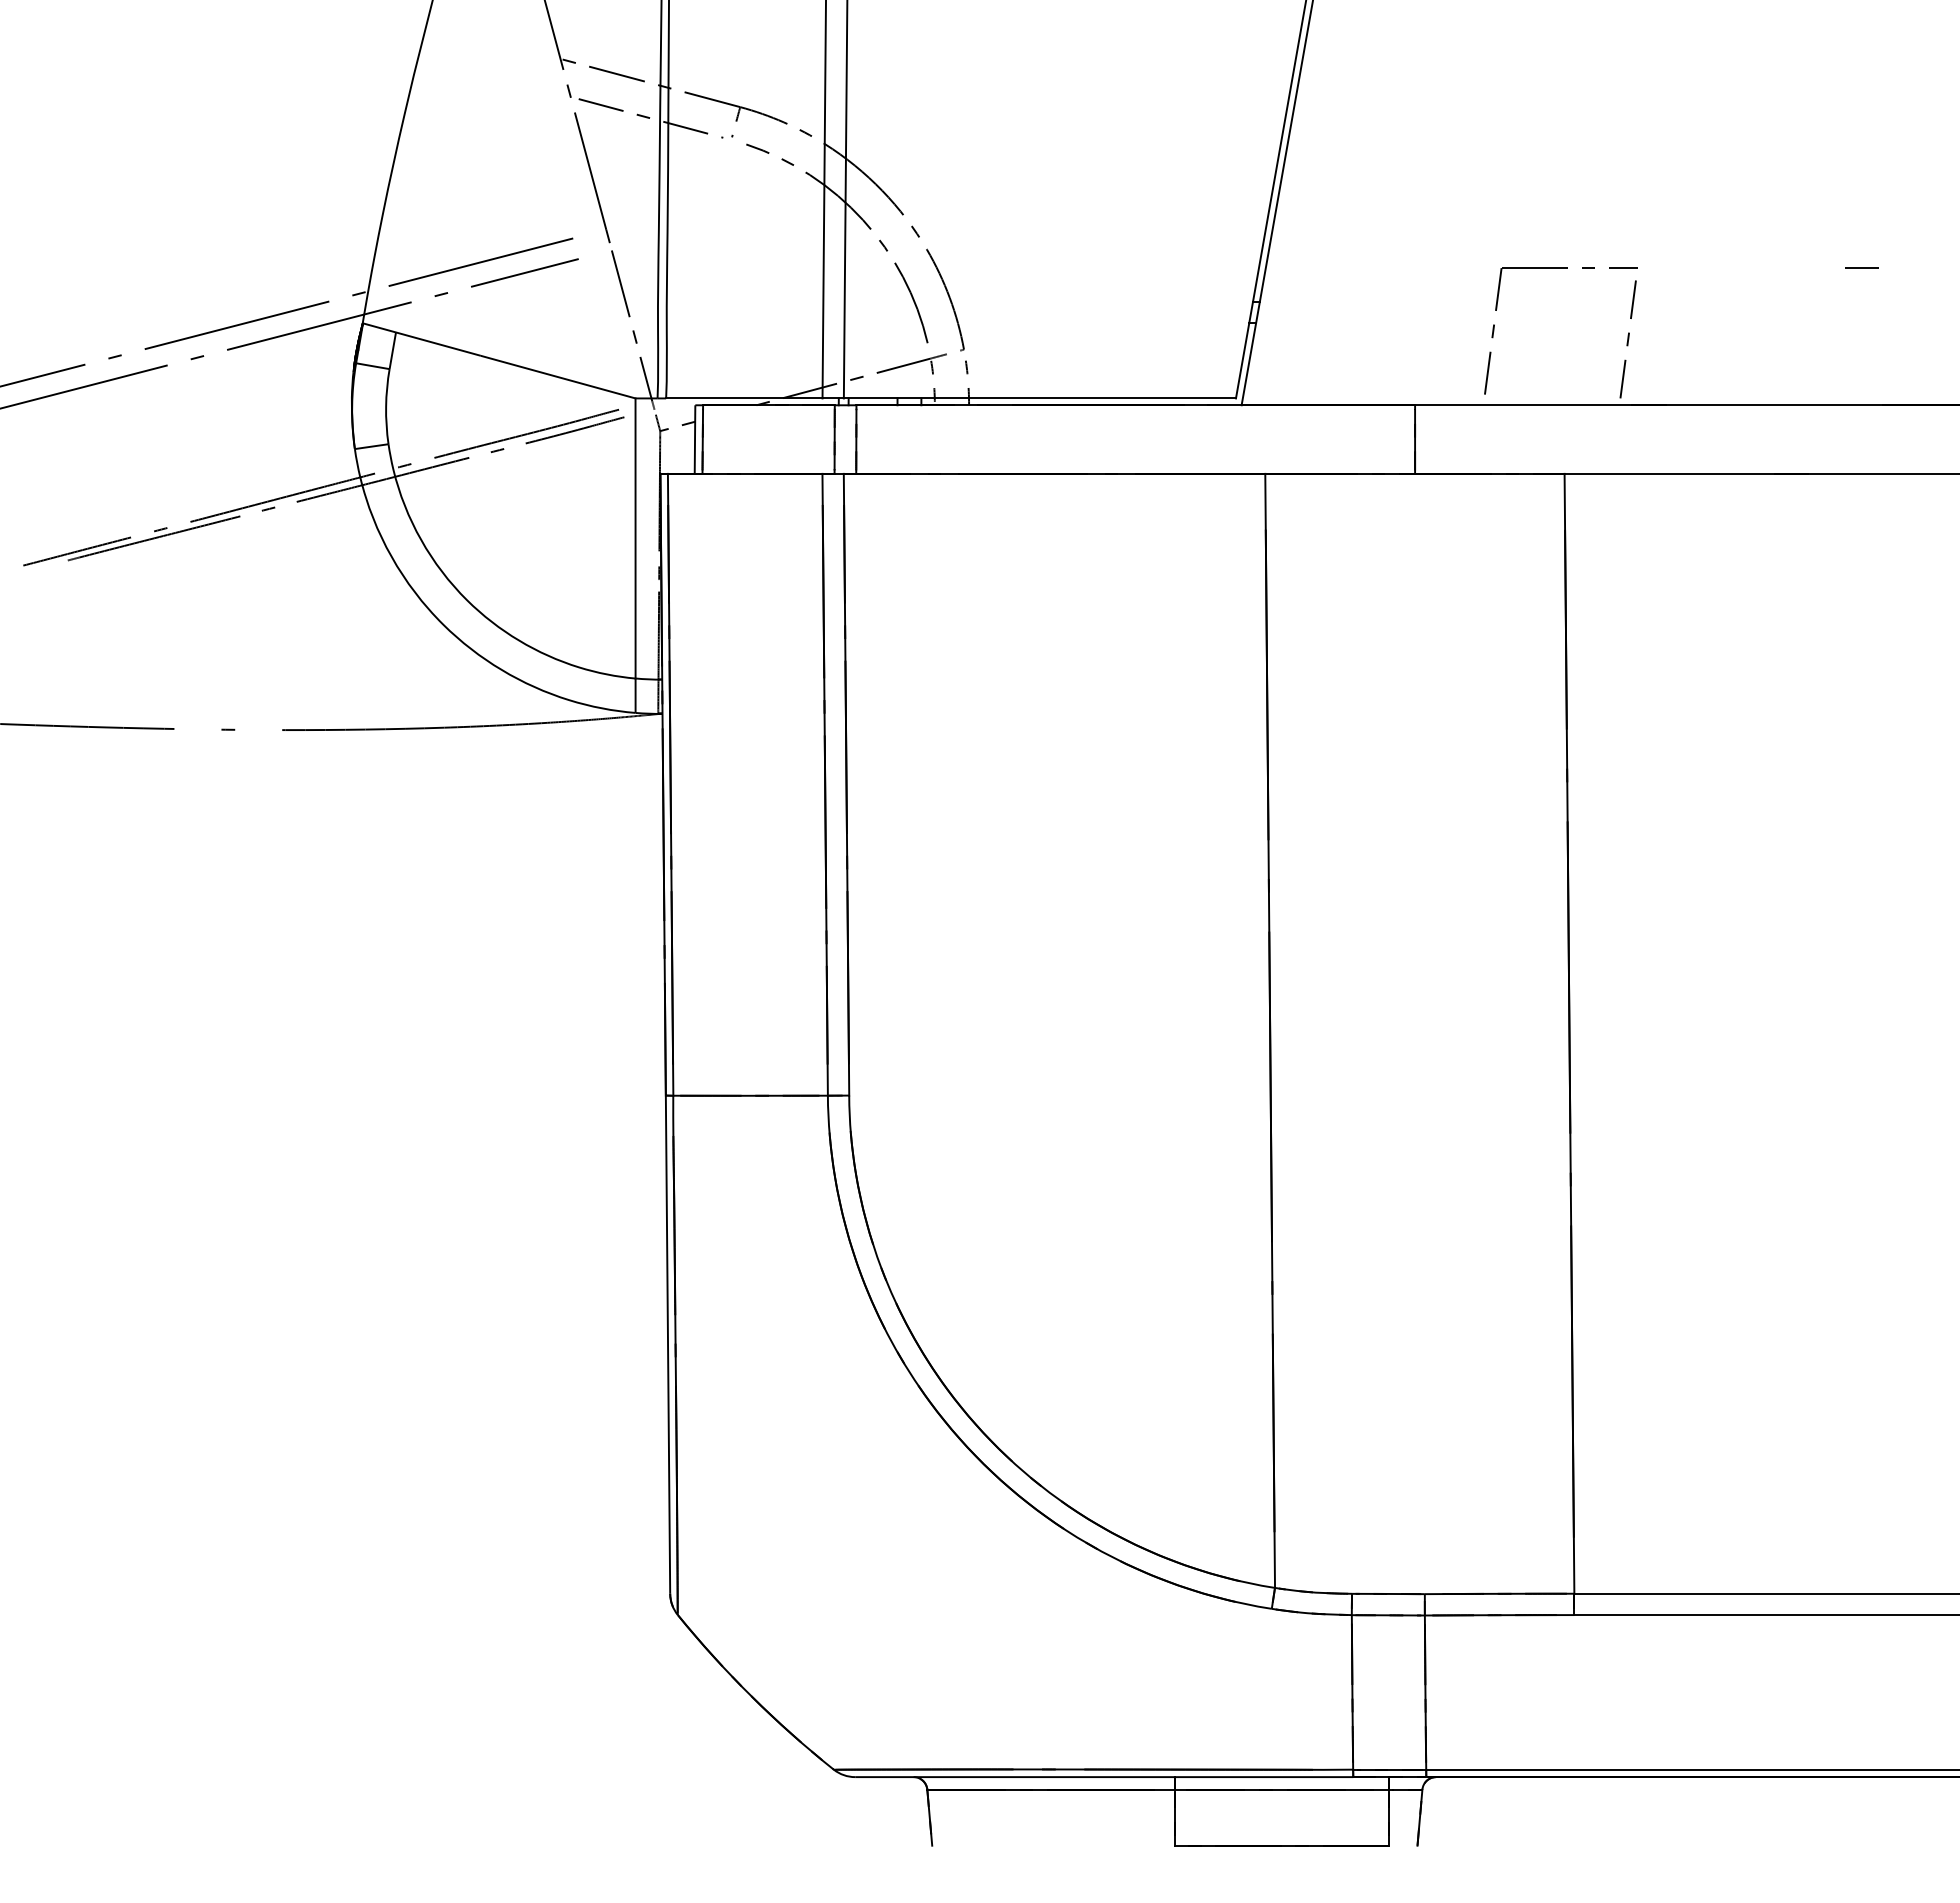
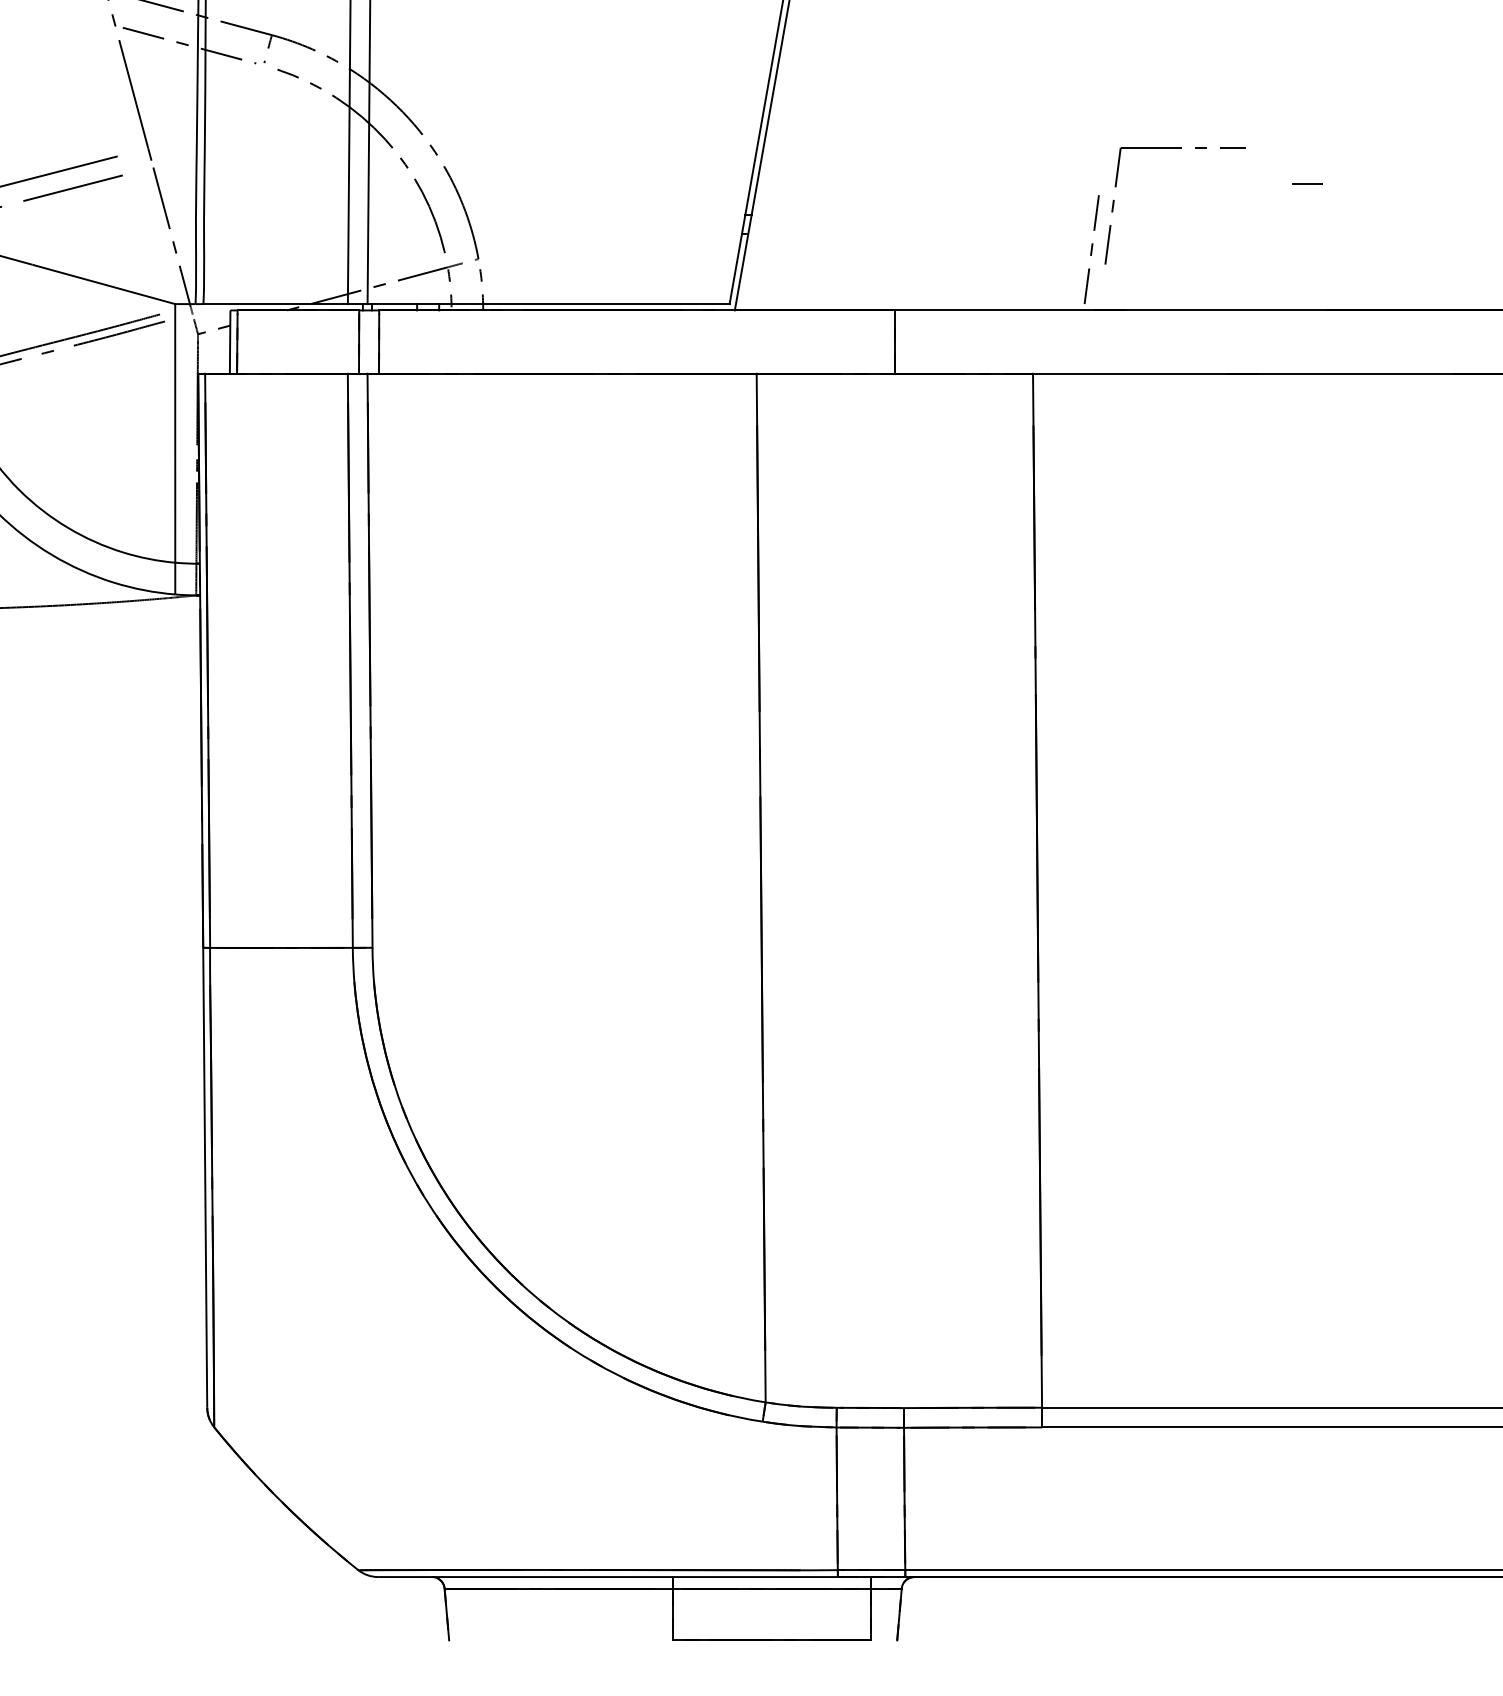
part: (1560, 268) -> (1175, 148), moved

